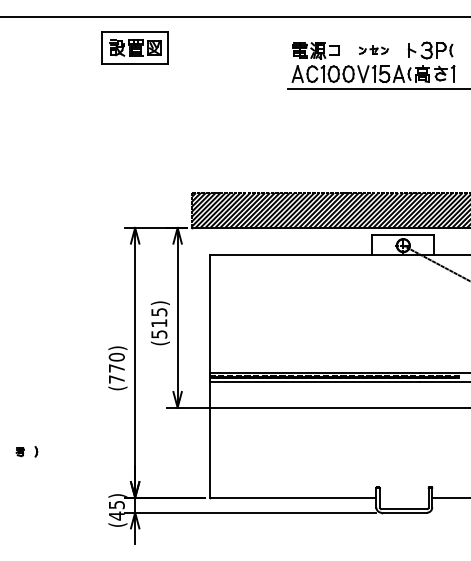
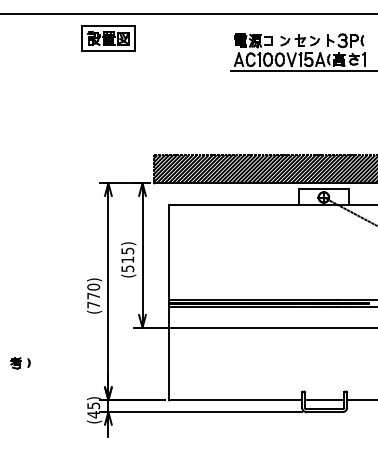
part: (373, 50) -> (299, 40), size x1.67
part: (19, 451) -> (15, 362), size x1.67
line: (403, 497) -> (323, 399), added

